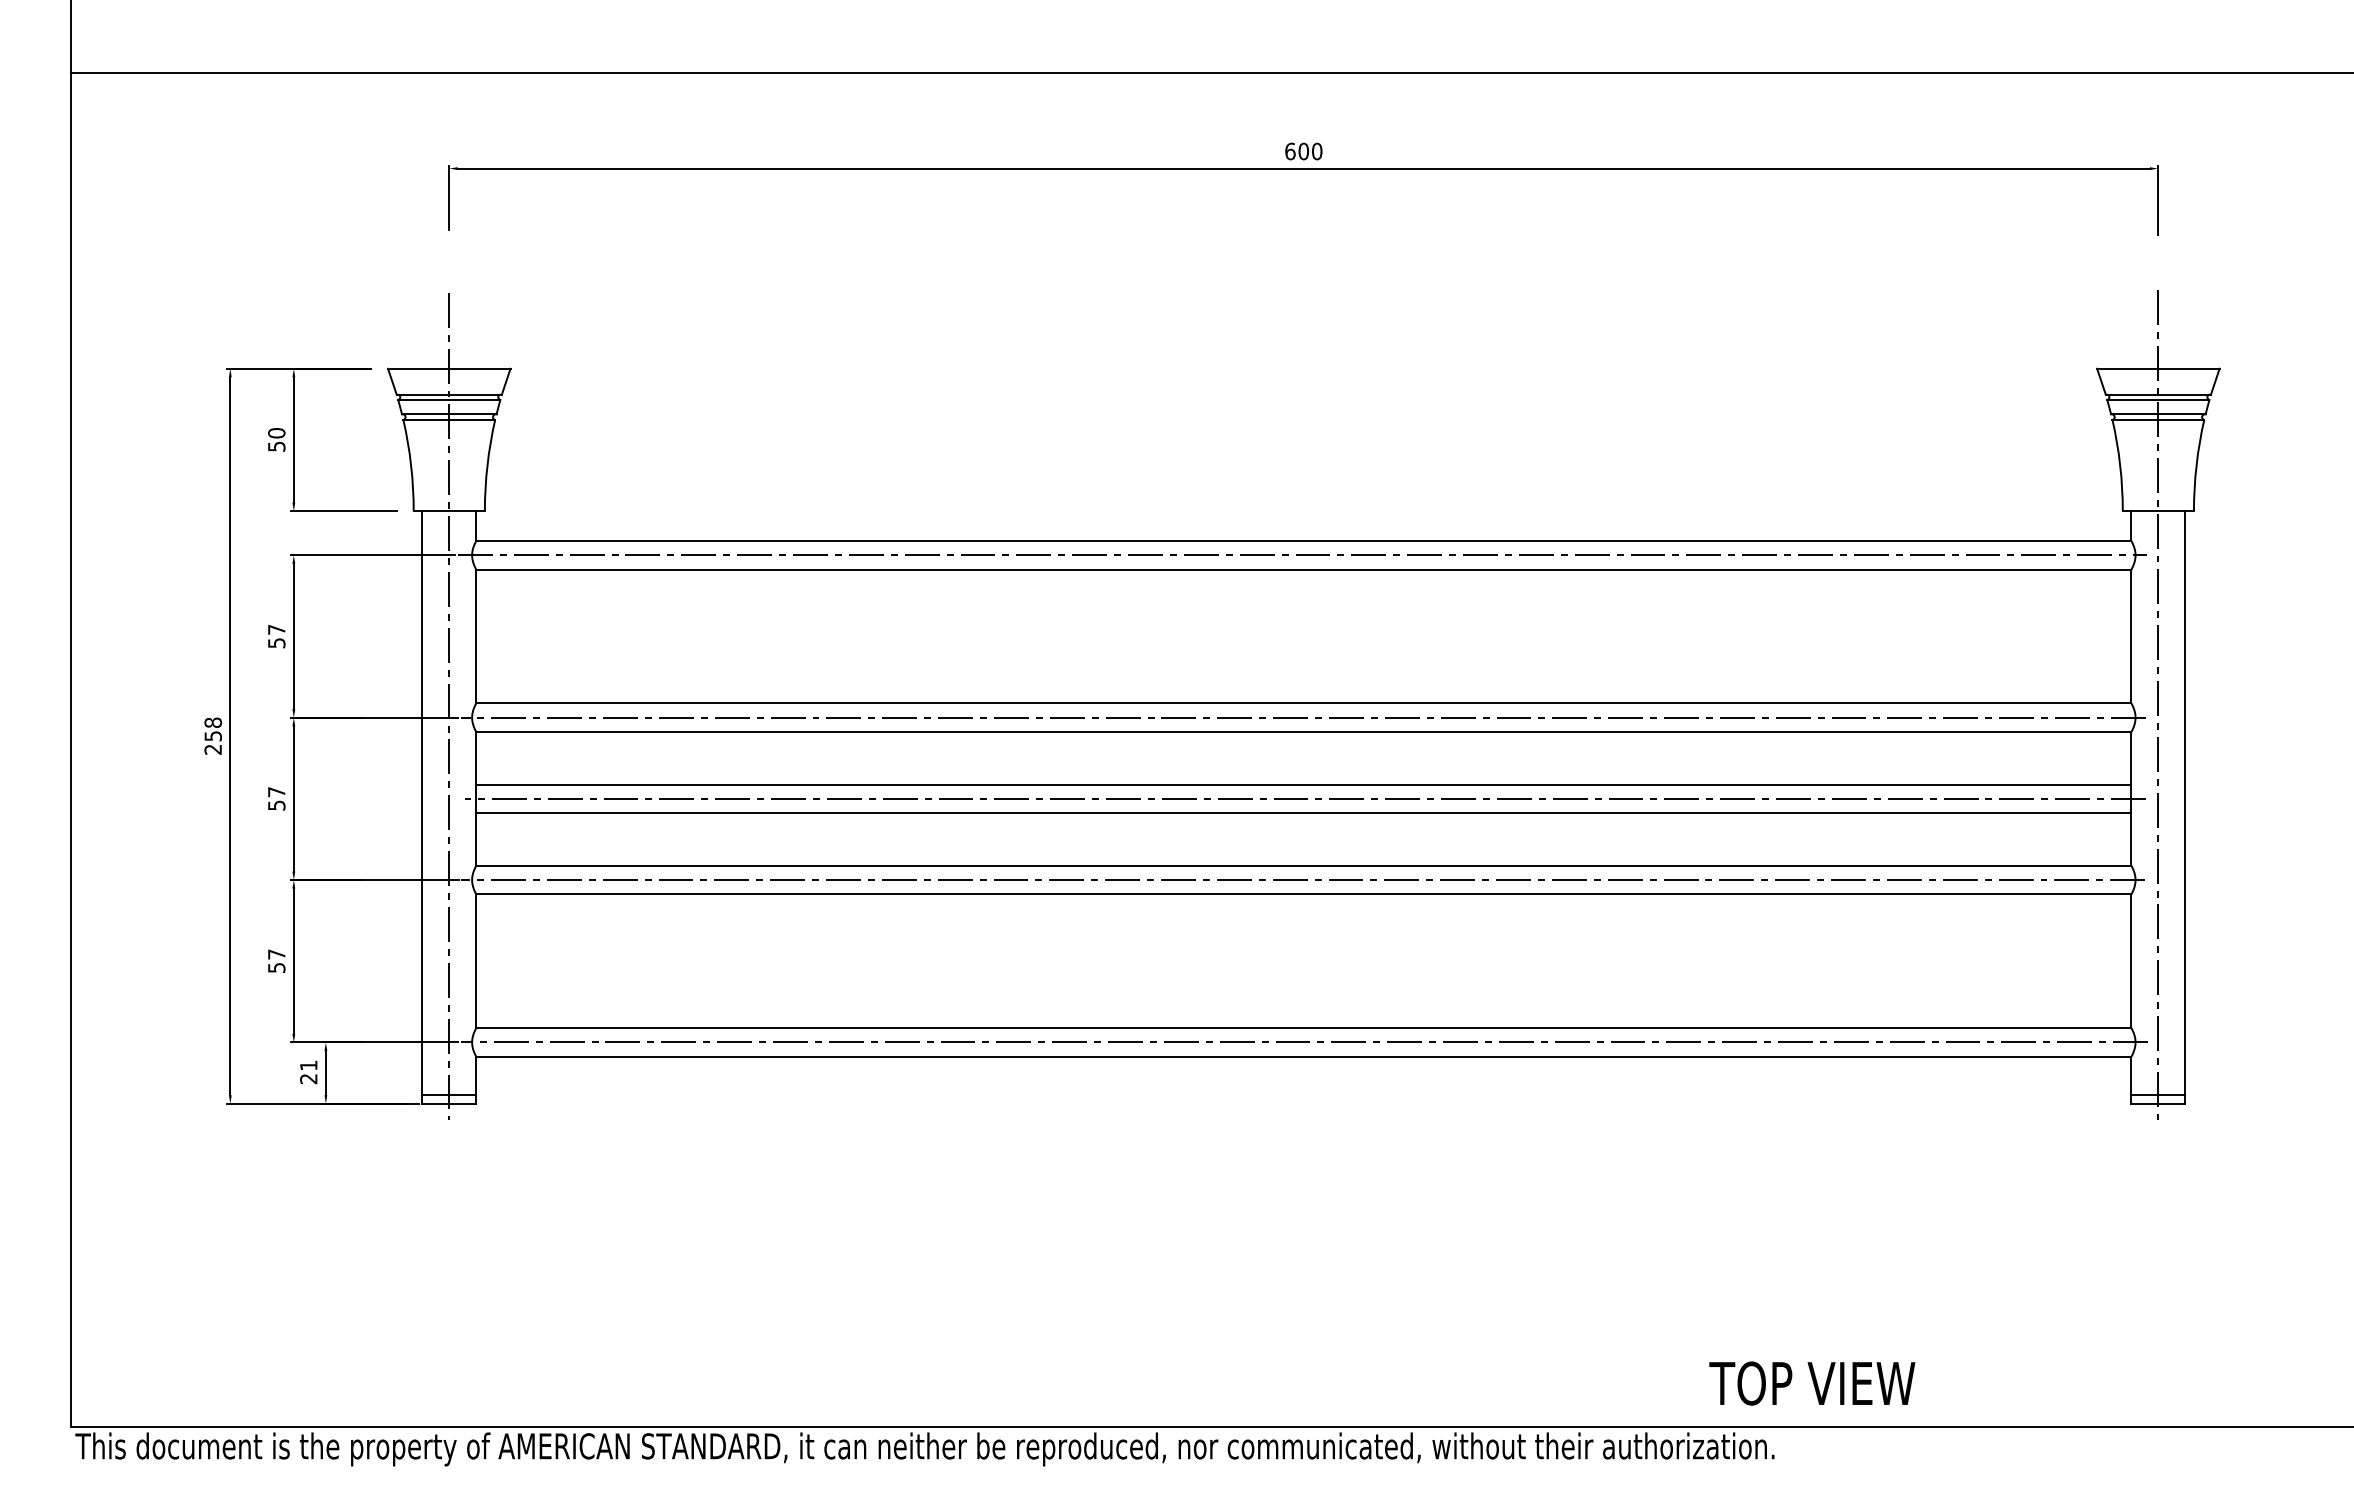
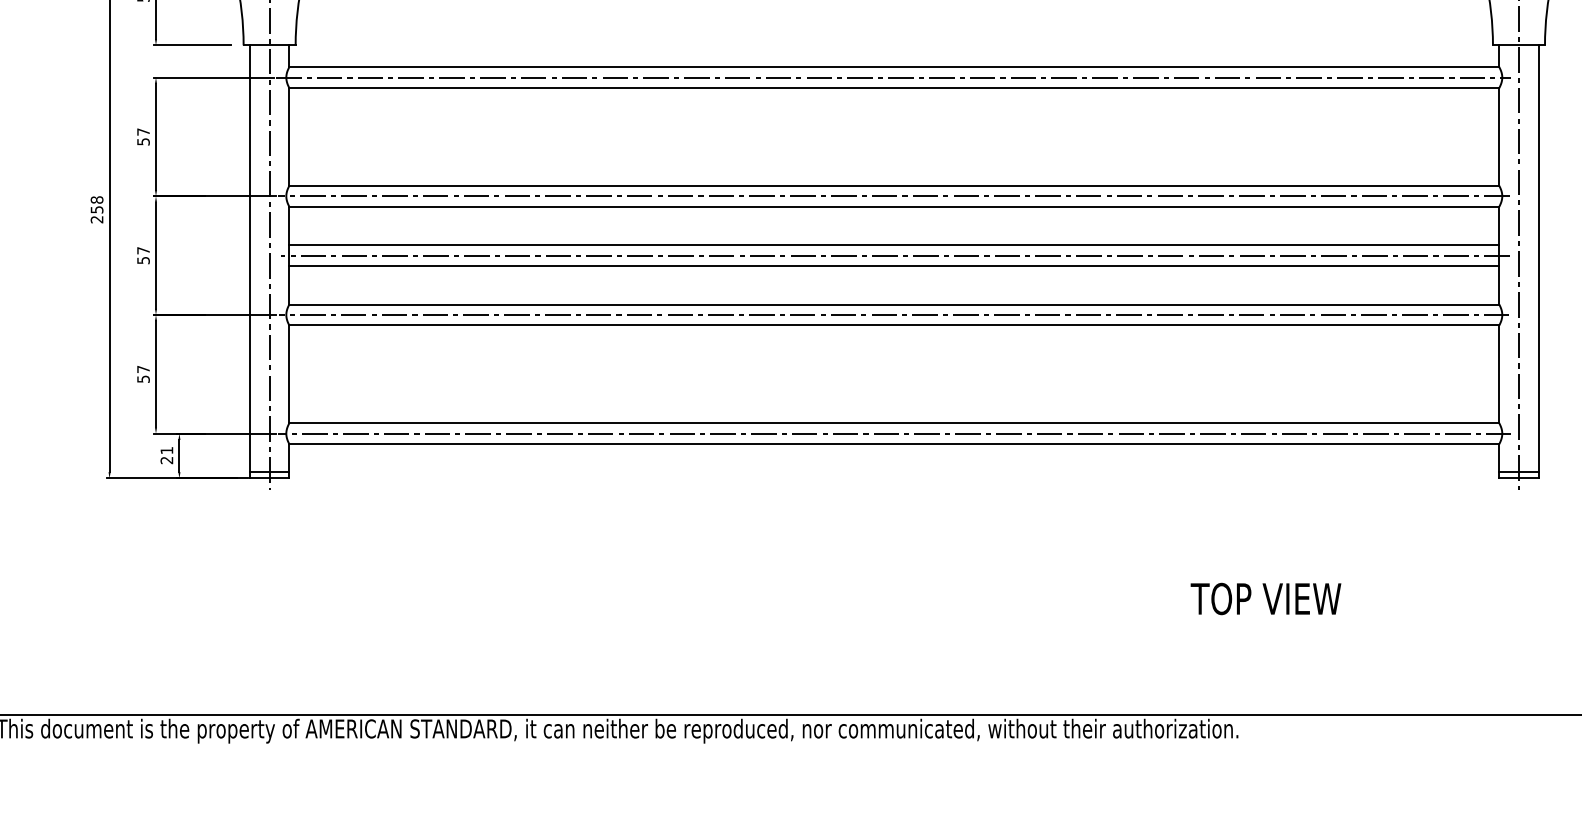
text: (1812, 1383) -> (1266, 598), moved

